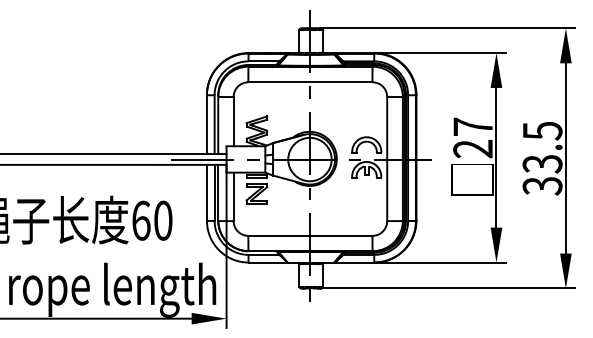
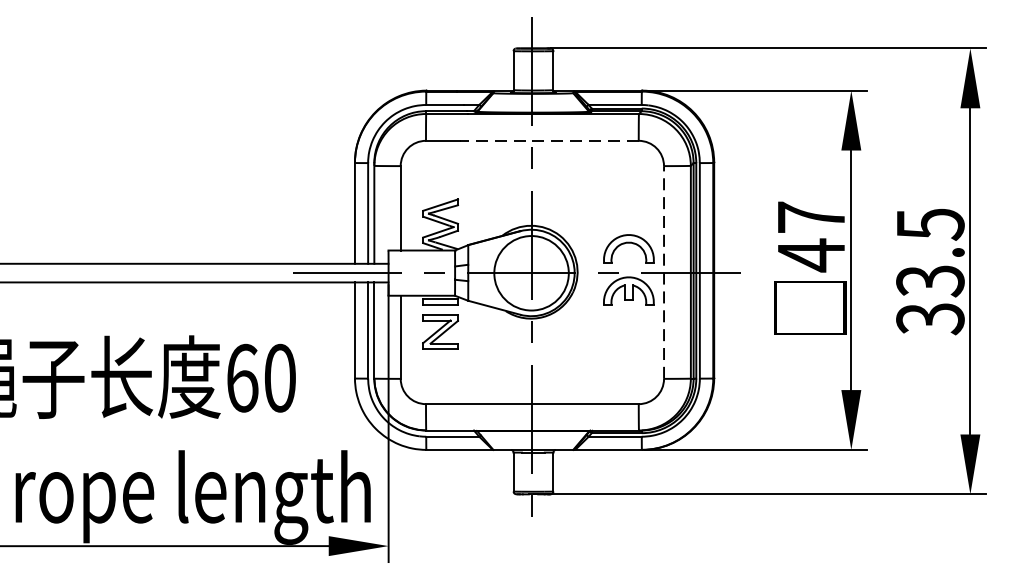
line: (319, 82) -> (547, 141), solid -> dashed
text: (472, 149) -> (810, 256), 27 -> 47
line: (387, 158) -> (664, 271), solid -> dashed

